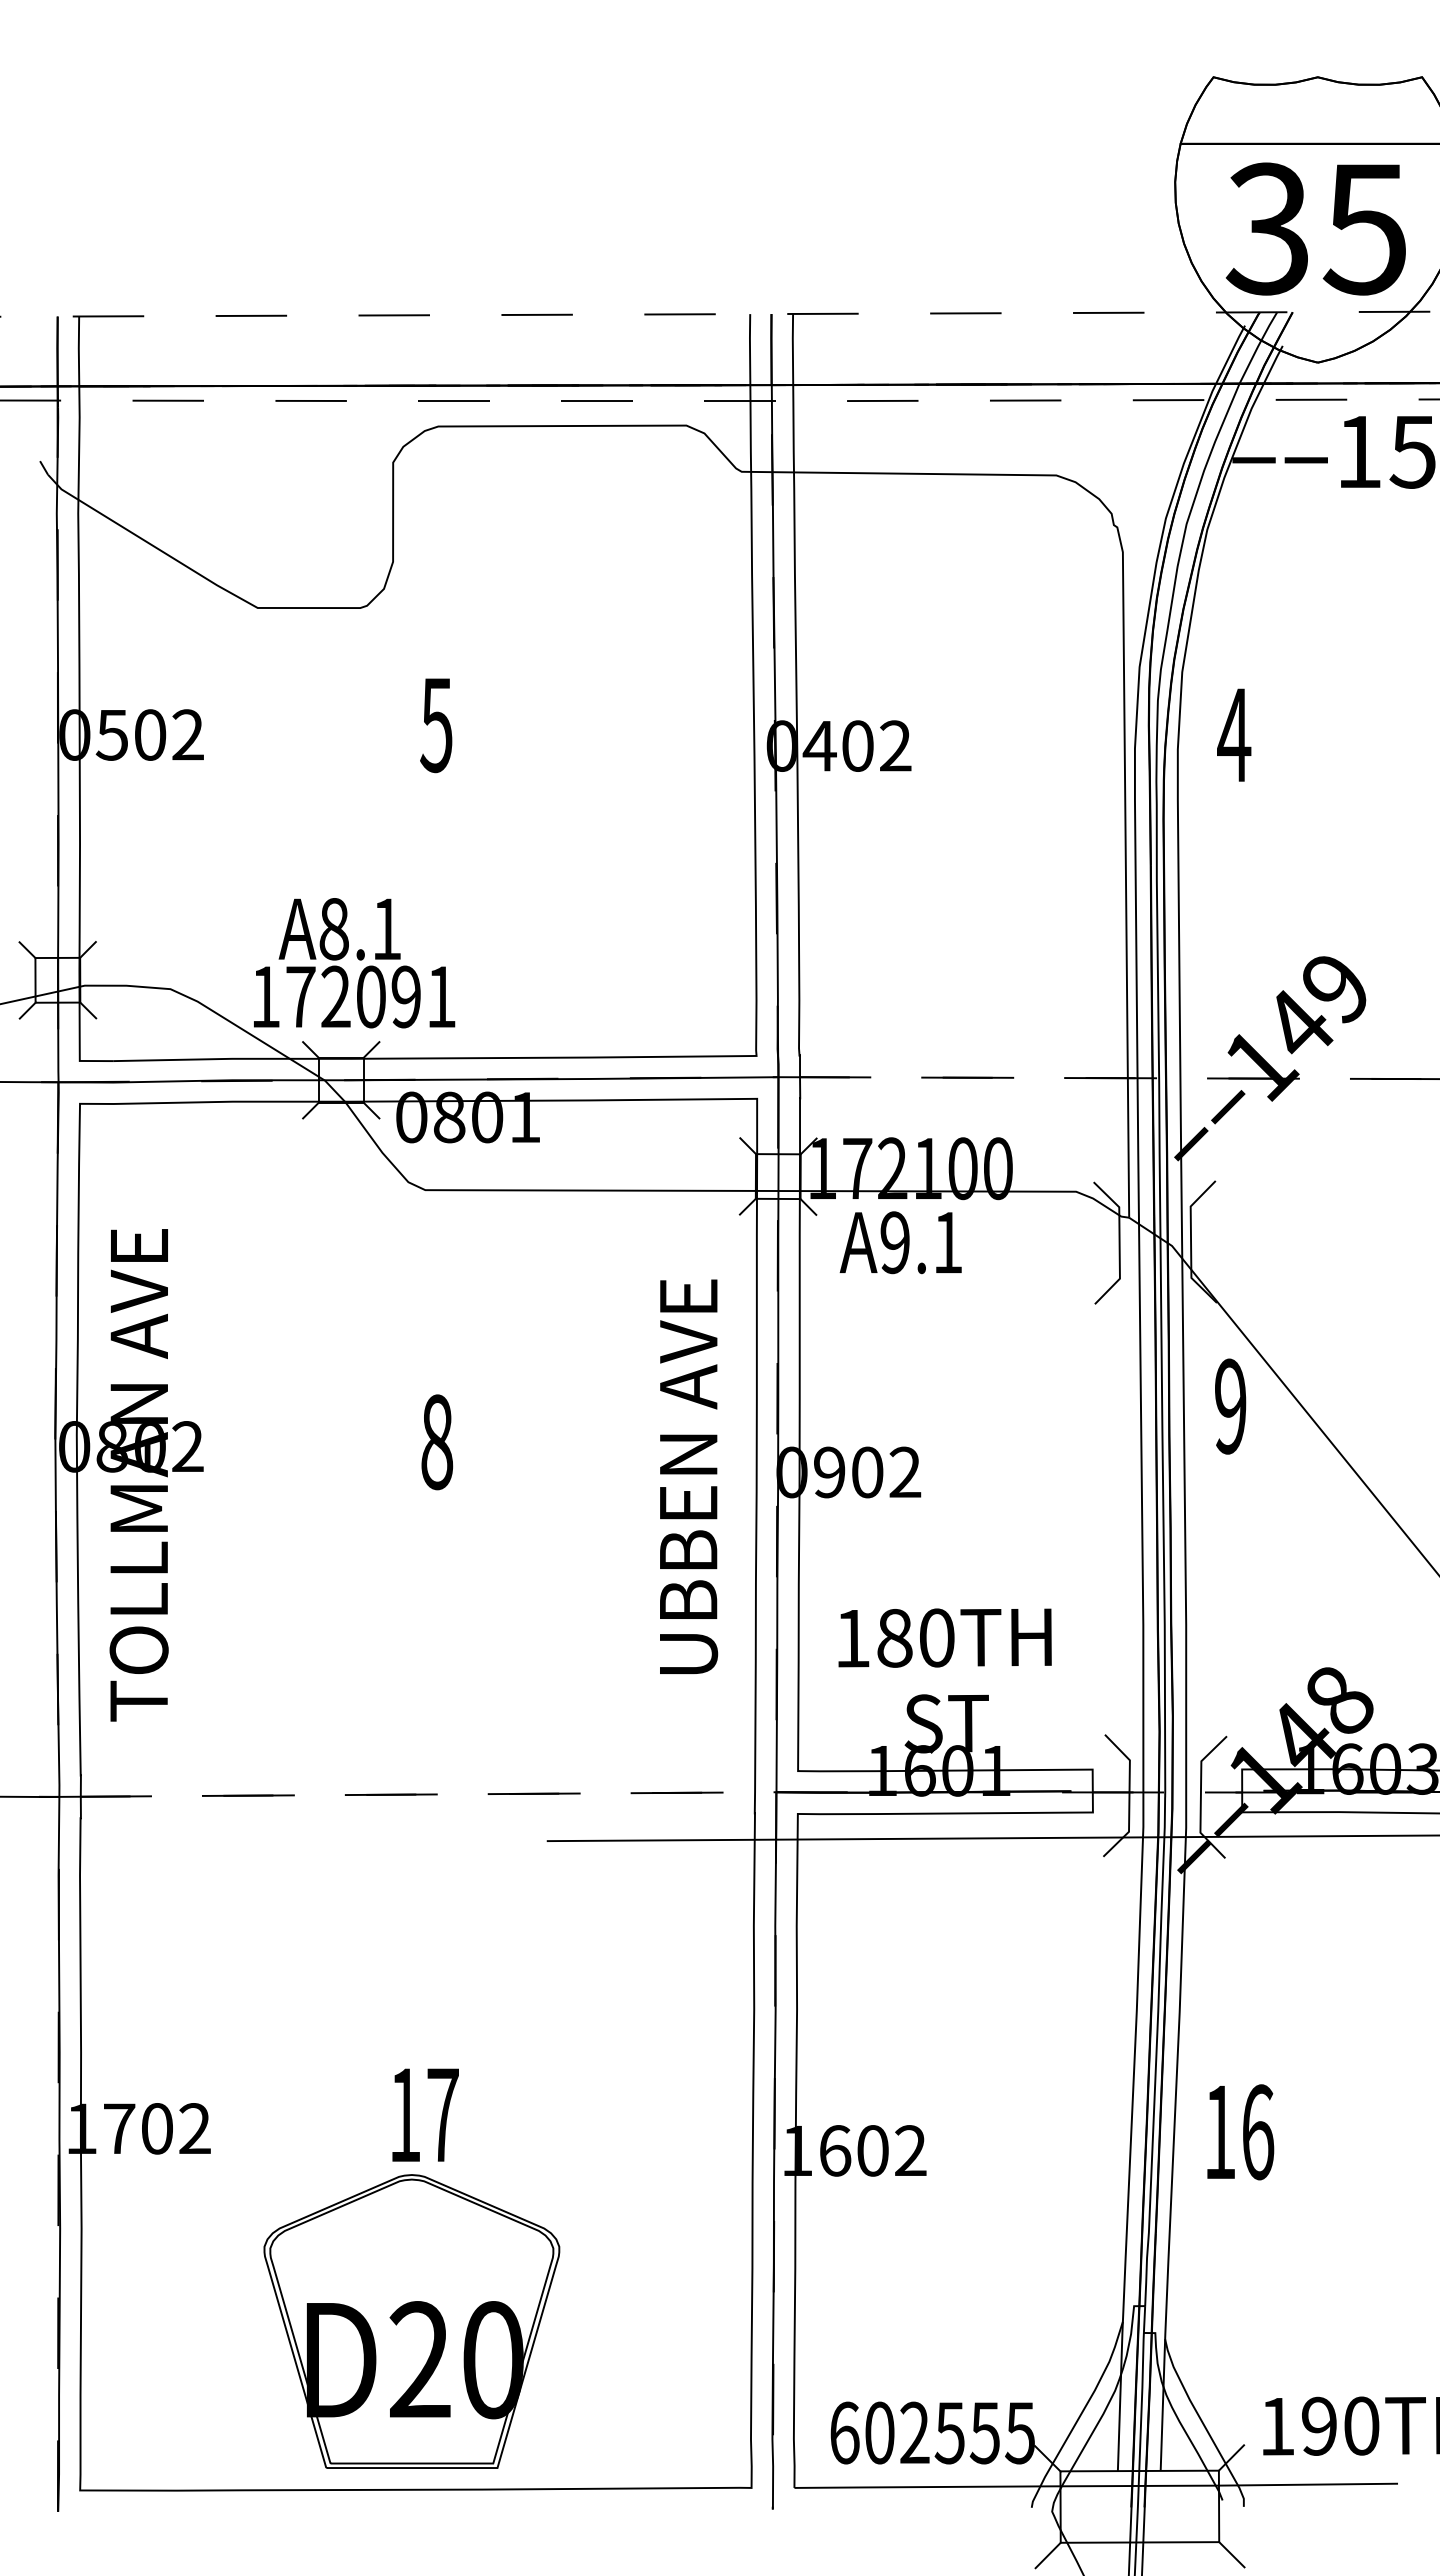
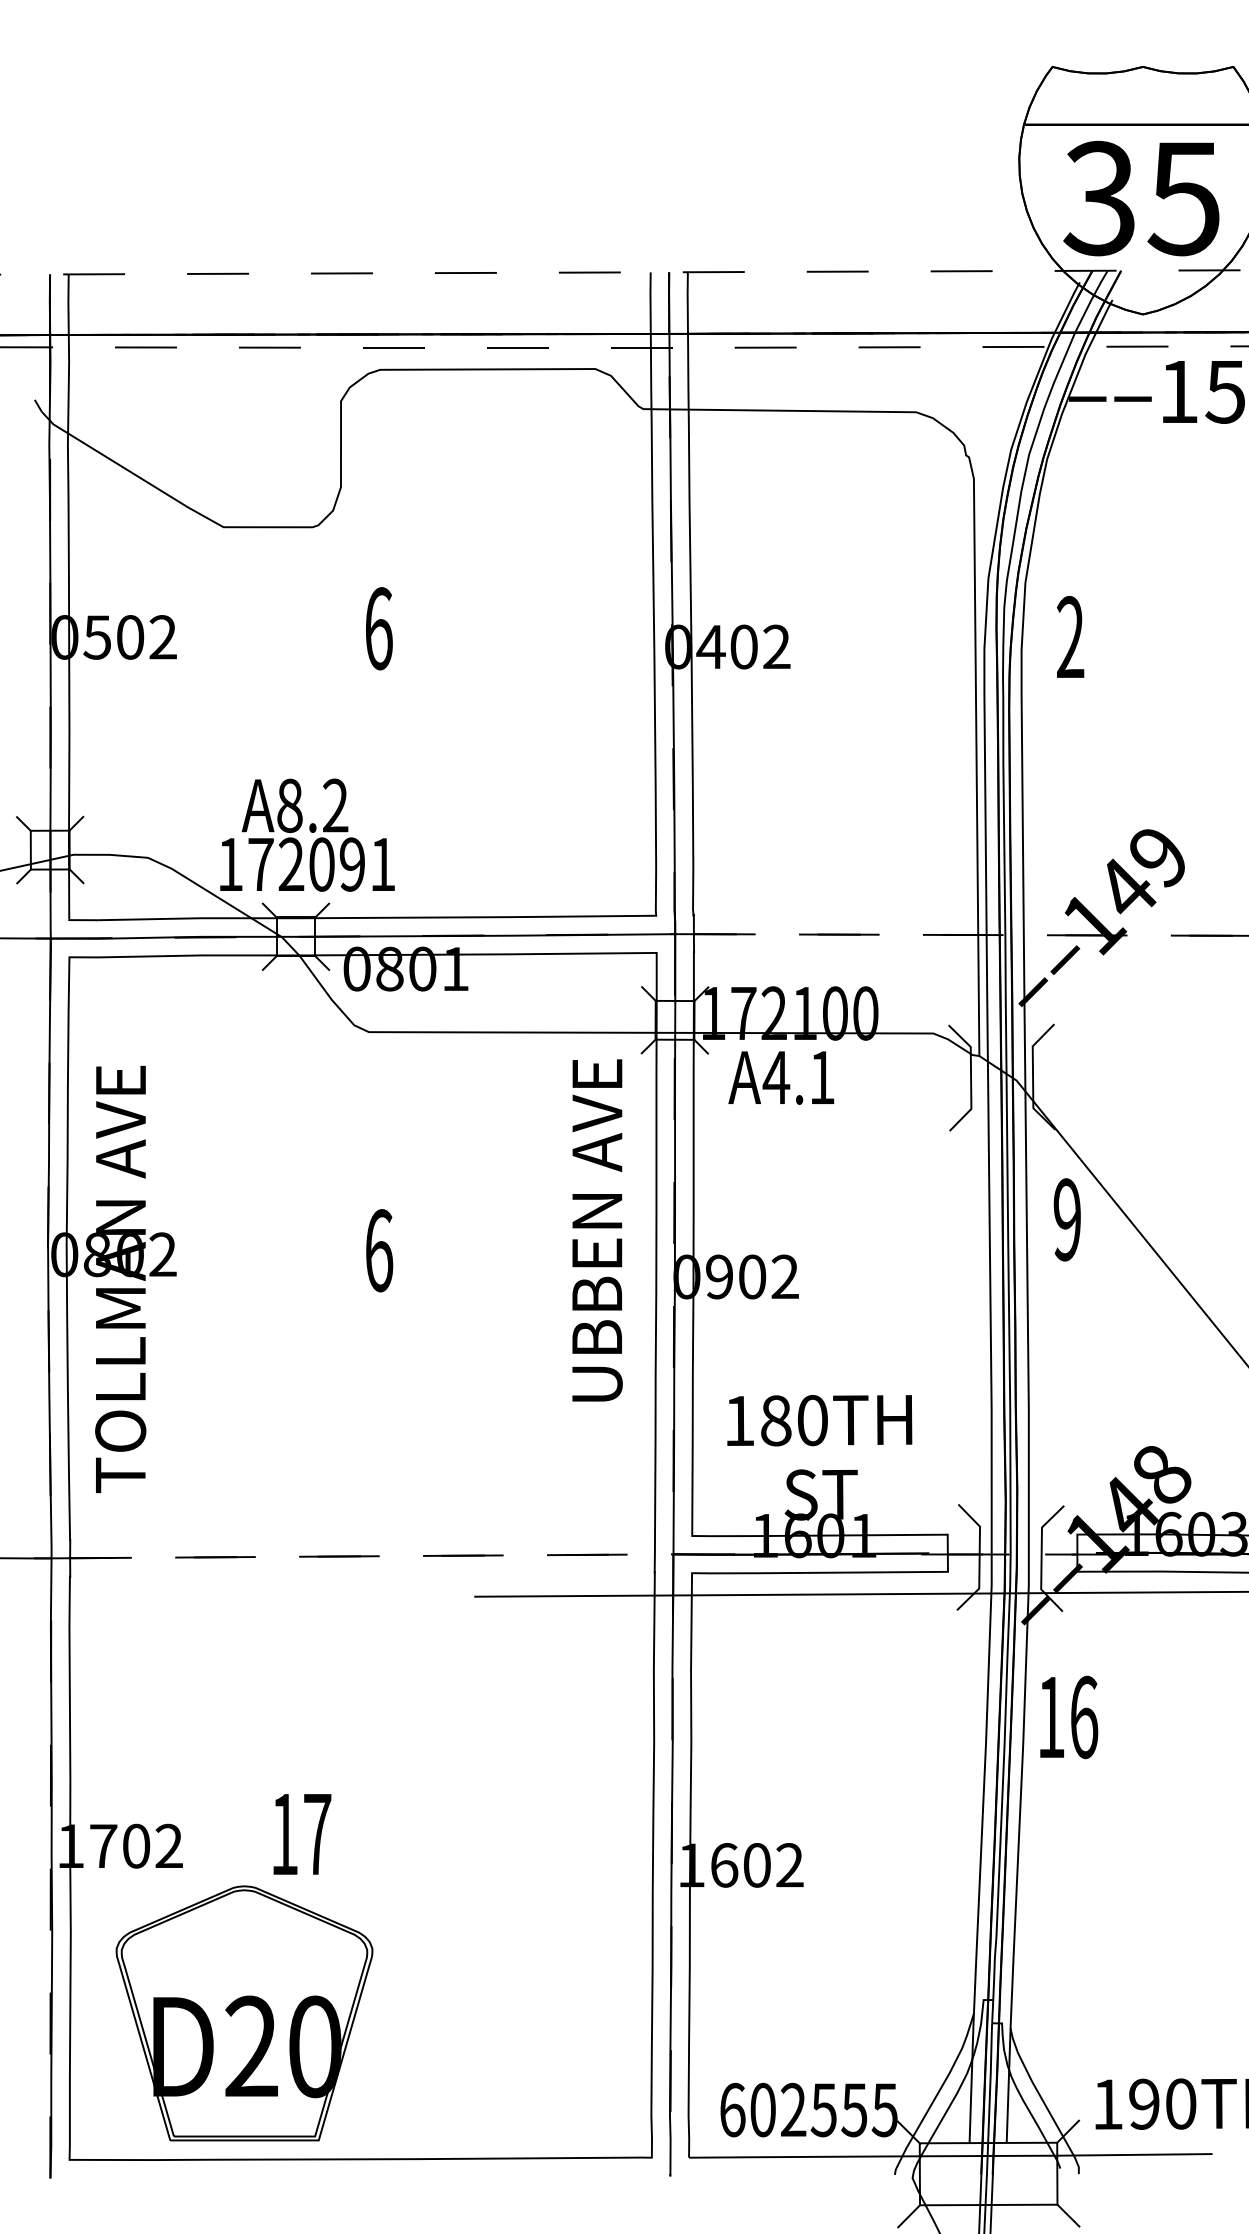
text: (436, 725) -> (378, 629), 5 -> 6
text: (1234, 734) -> (1070, 636), 4 -> 2
text: (386, 928) -> (335, 805), A8.1 -> A8.2
text: (895, 1242) -> (776, 1077), A9.1 -> A4.1
text: (437, 1442) -> (379, 1250), 8 -> 6
text: (689, 1476) -> (598, 1230), moved
text: (425, 2114) -> (302, 1833), moved
text: (1240, 2132) -> (1068, 1717), moved
part: (411, 2321) -> (244, 2013), moved

